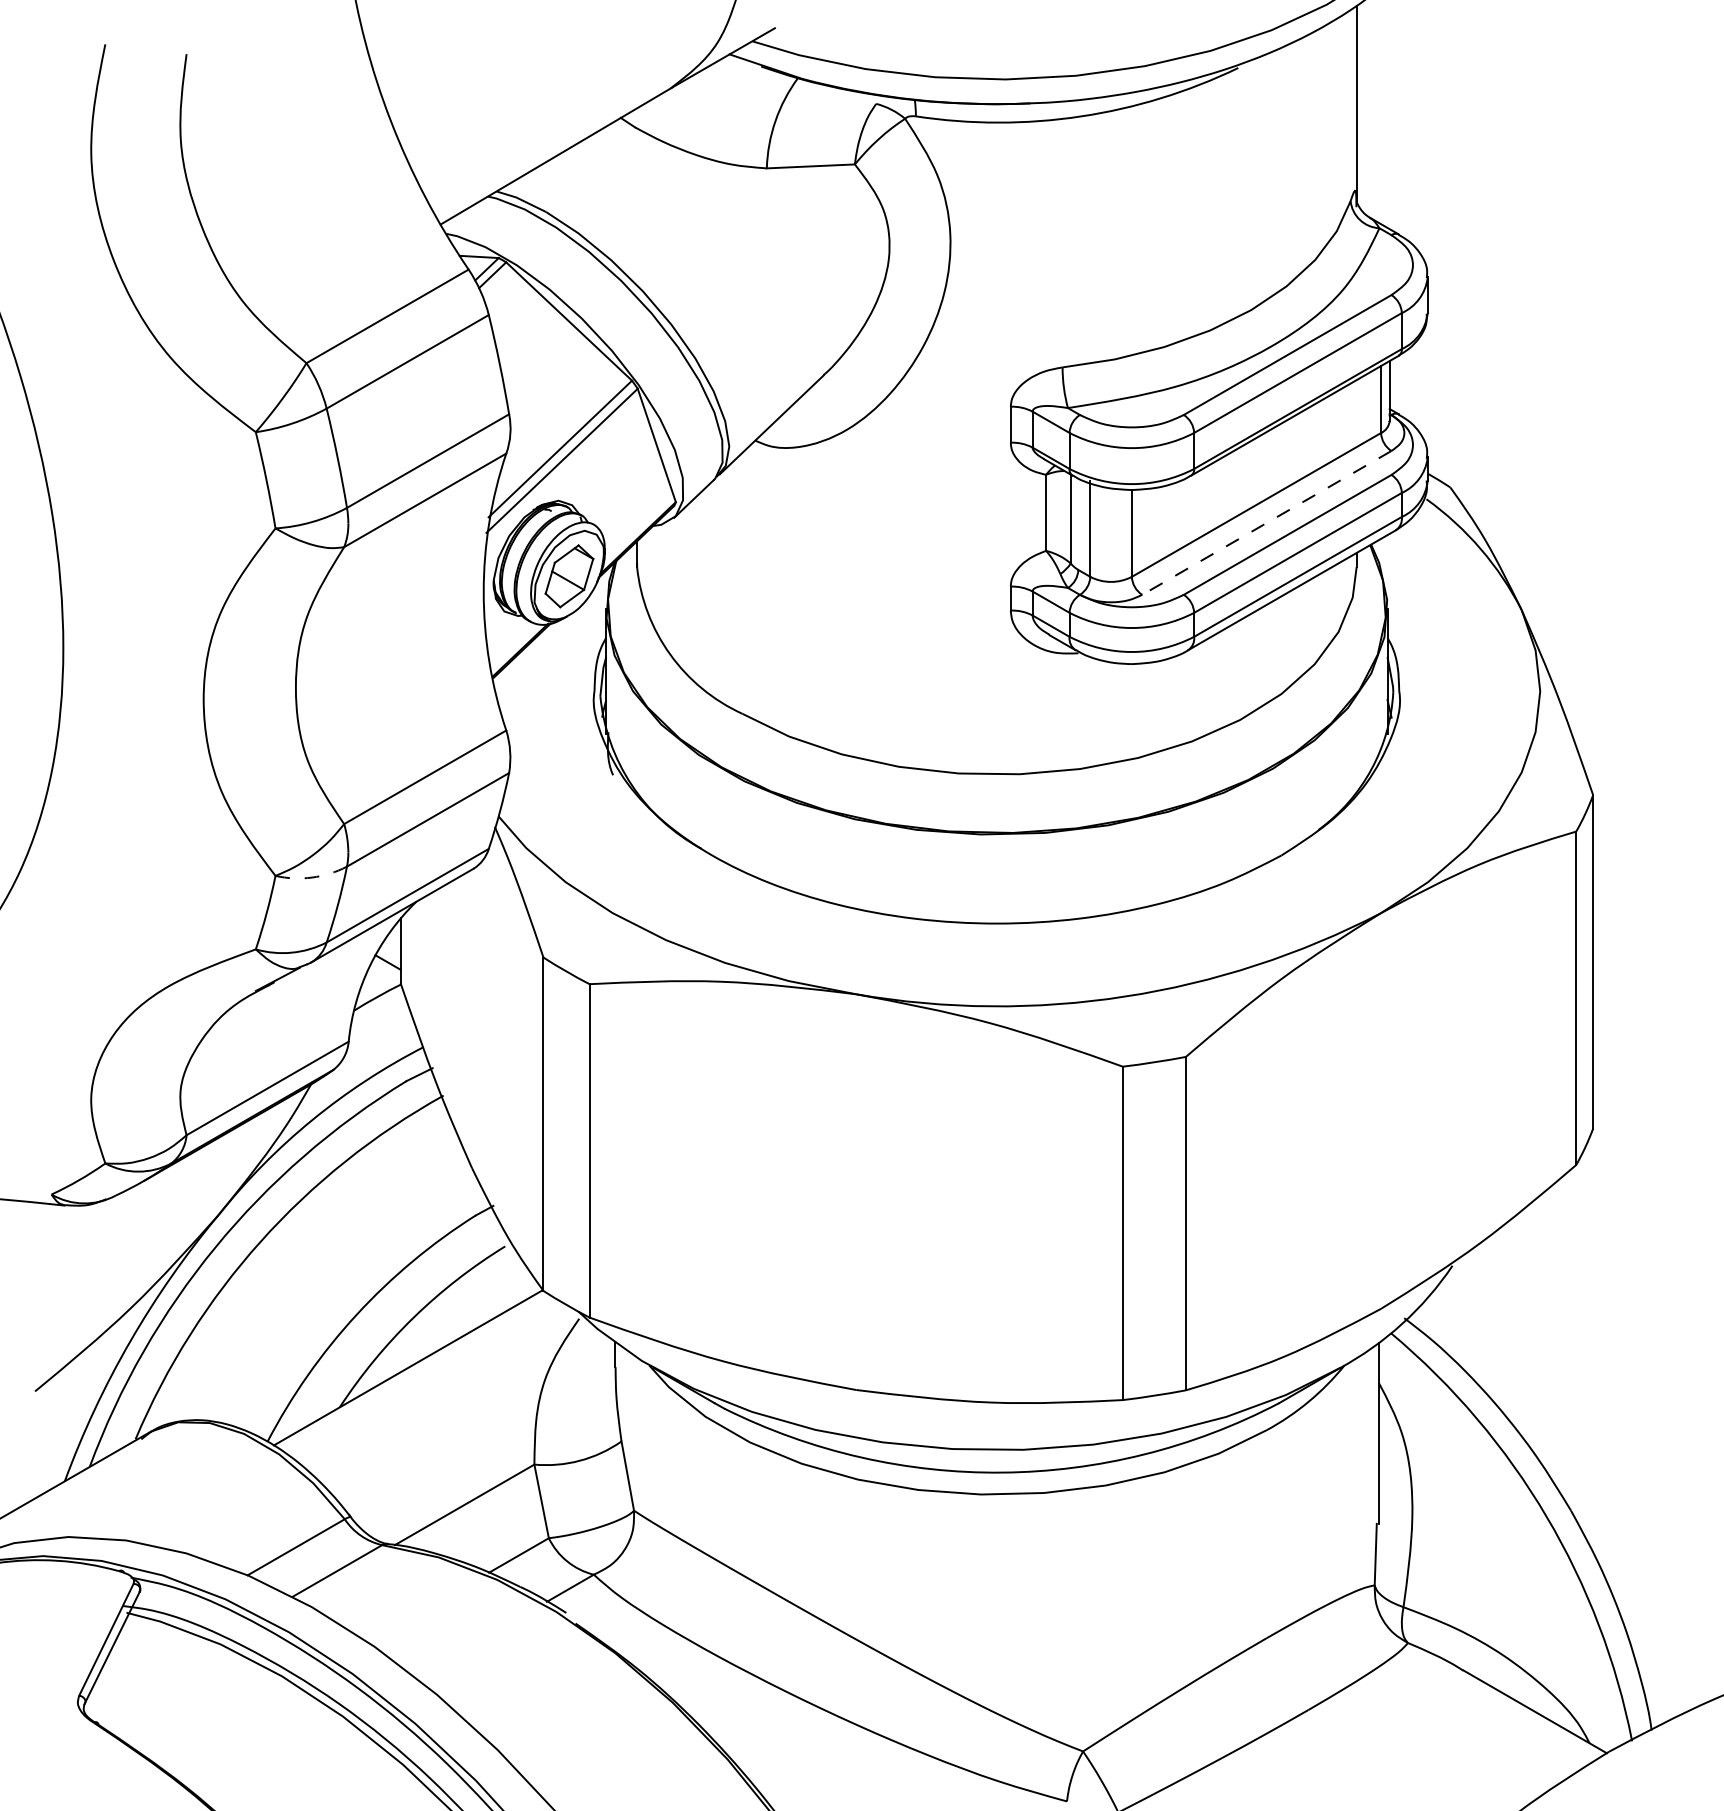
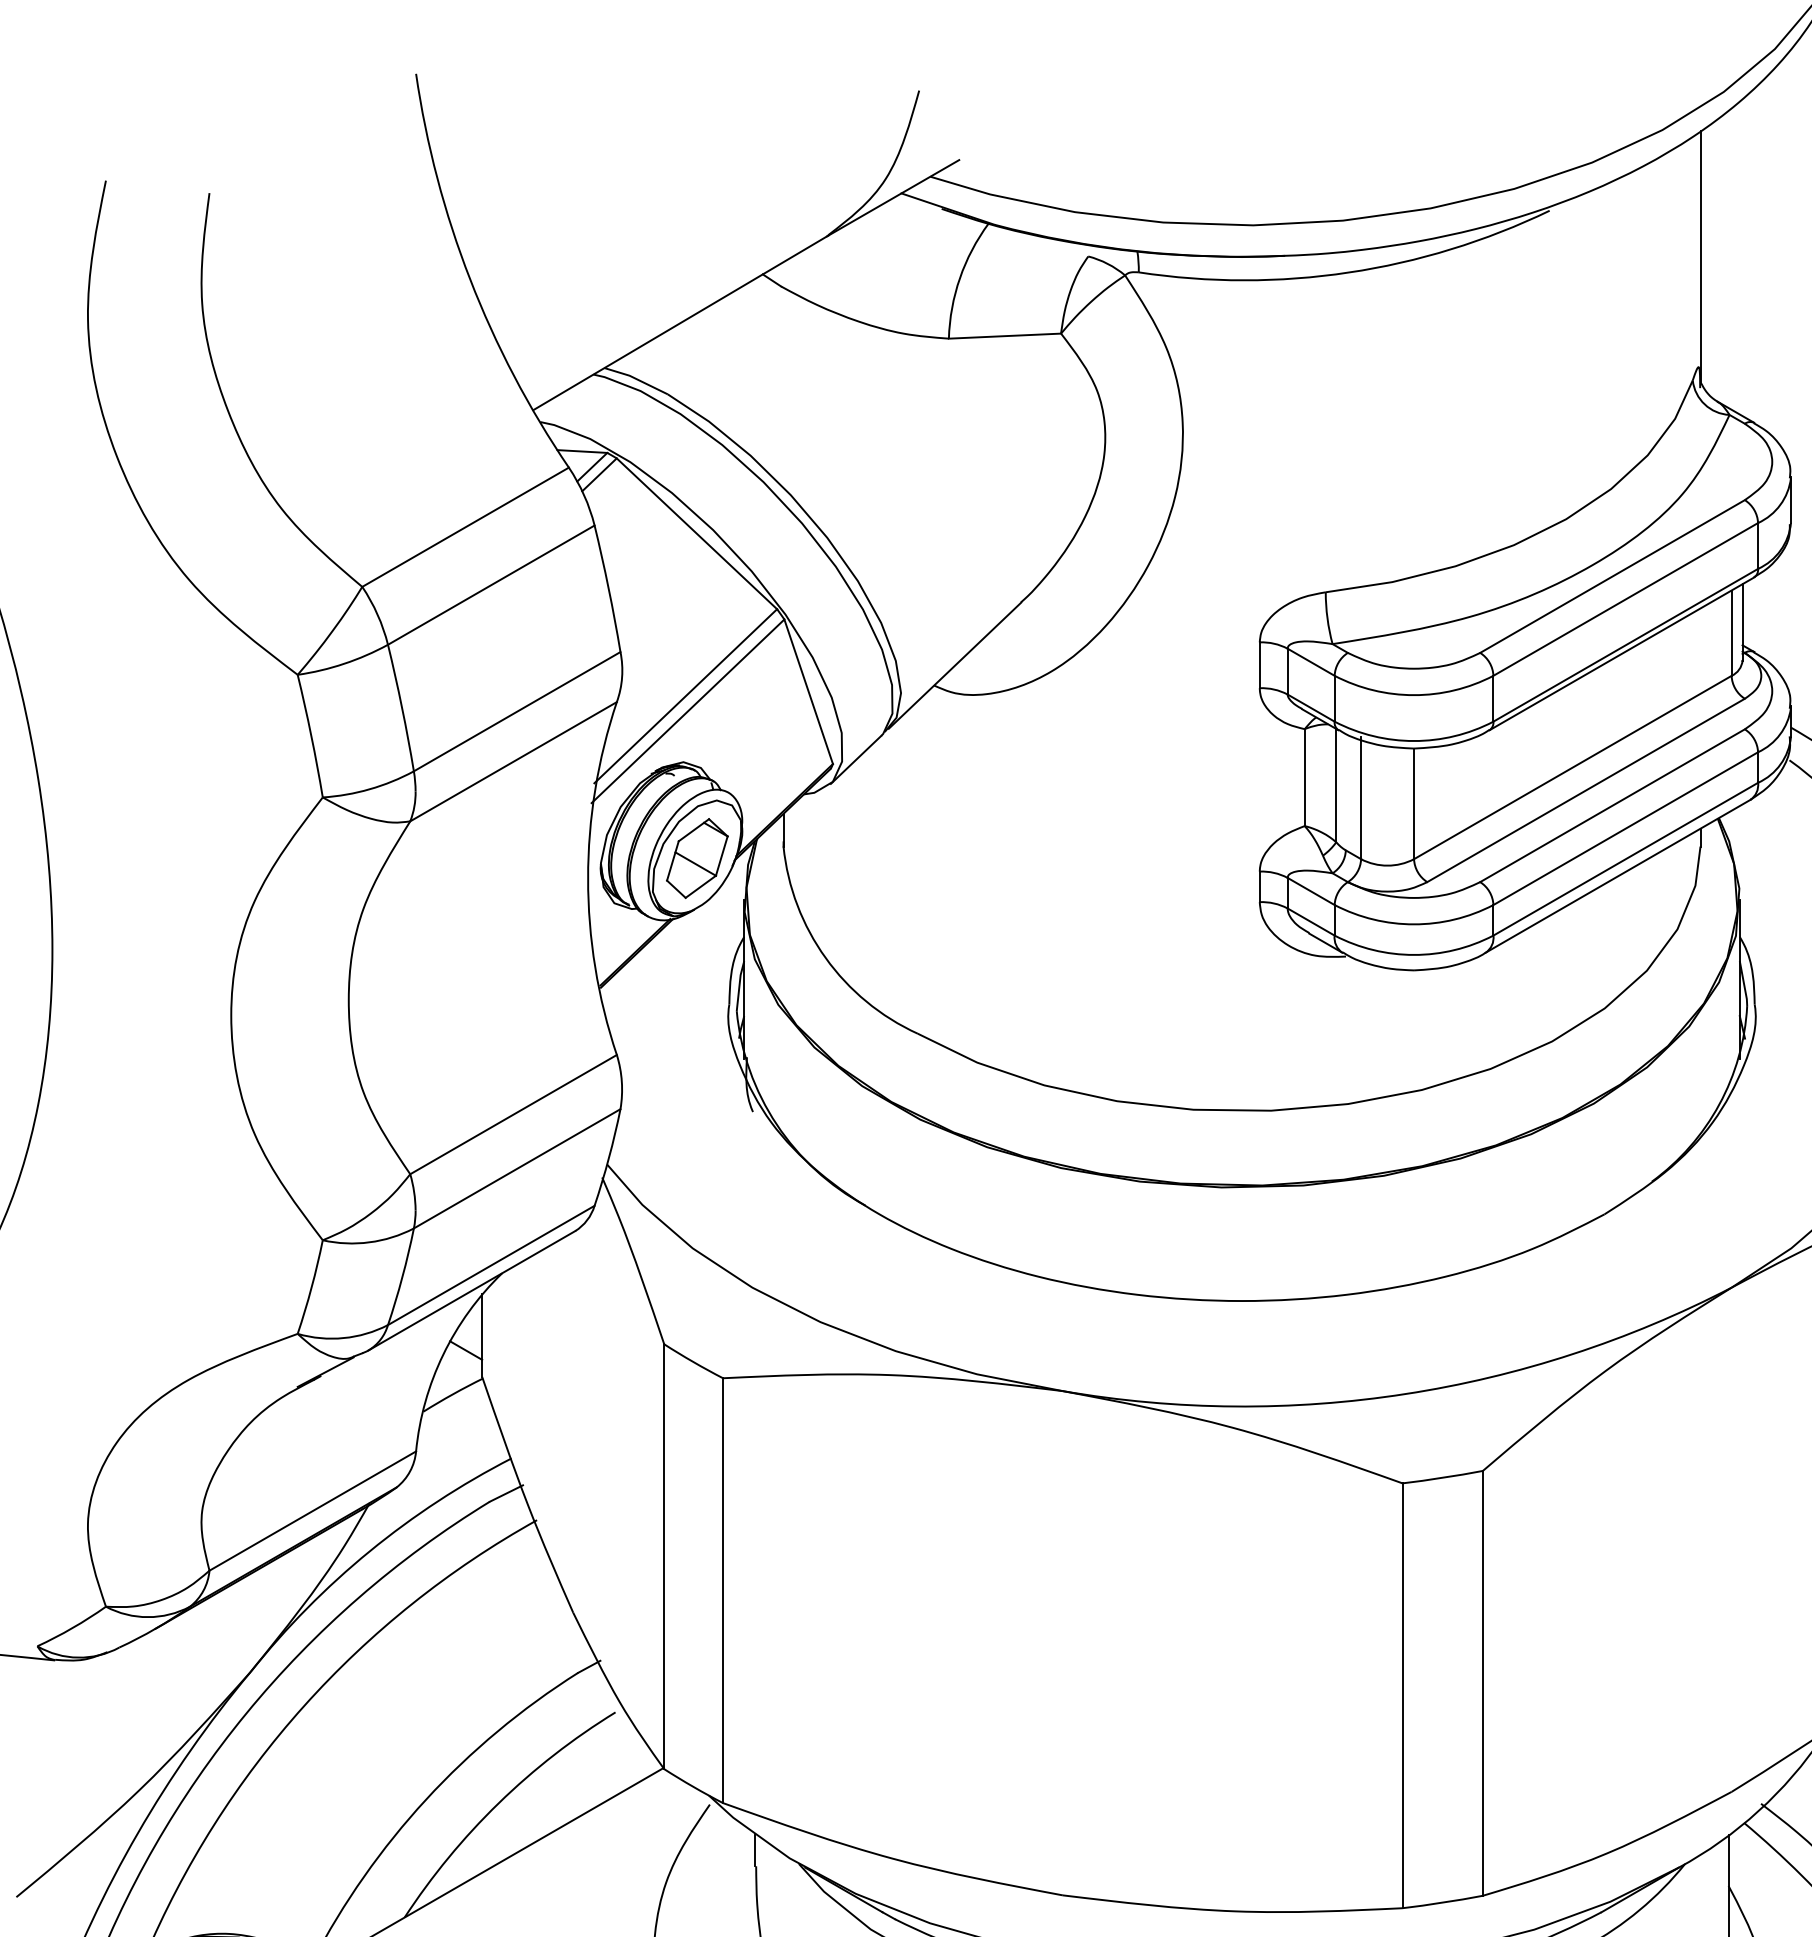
line: (1266, 522) -> (1585, 789), dashed -> solid
arc: (312, 877) -> (369, 1242), dashed -> solid

